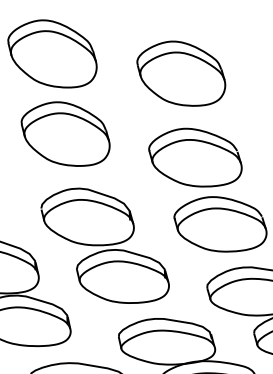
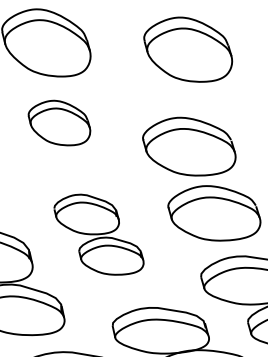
part: (181, 73) -> (188, 49), moved
part: (65, 133) -> (59, 122), size x0.7
part: (104, 245) -> (98, 234), size x0.7

